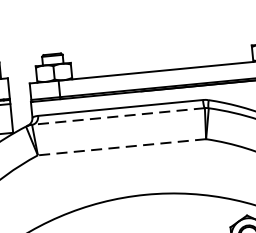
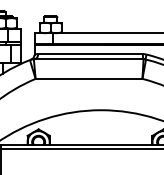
line: (118, 116) -> (88, 59), dashed -> solid
line: (121, 146) -> (88, 78), dashed -> solid

